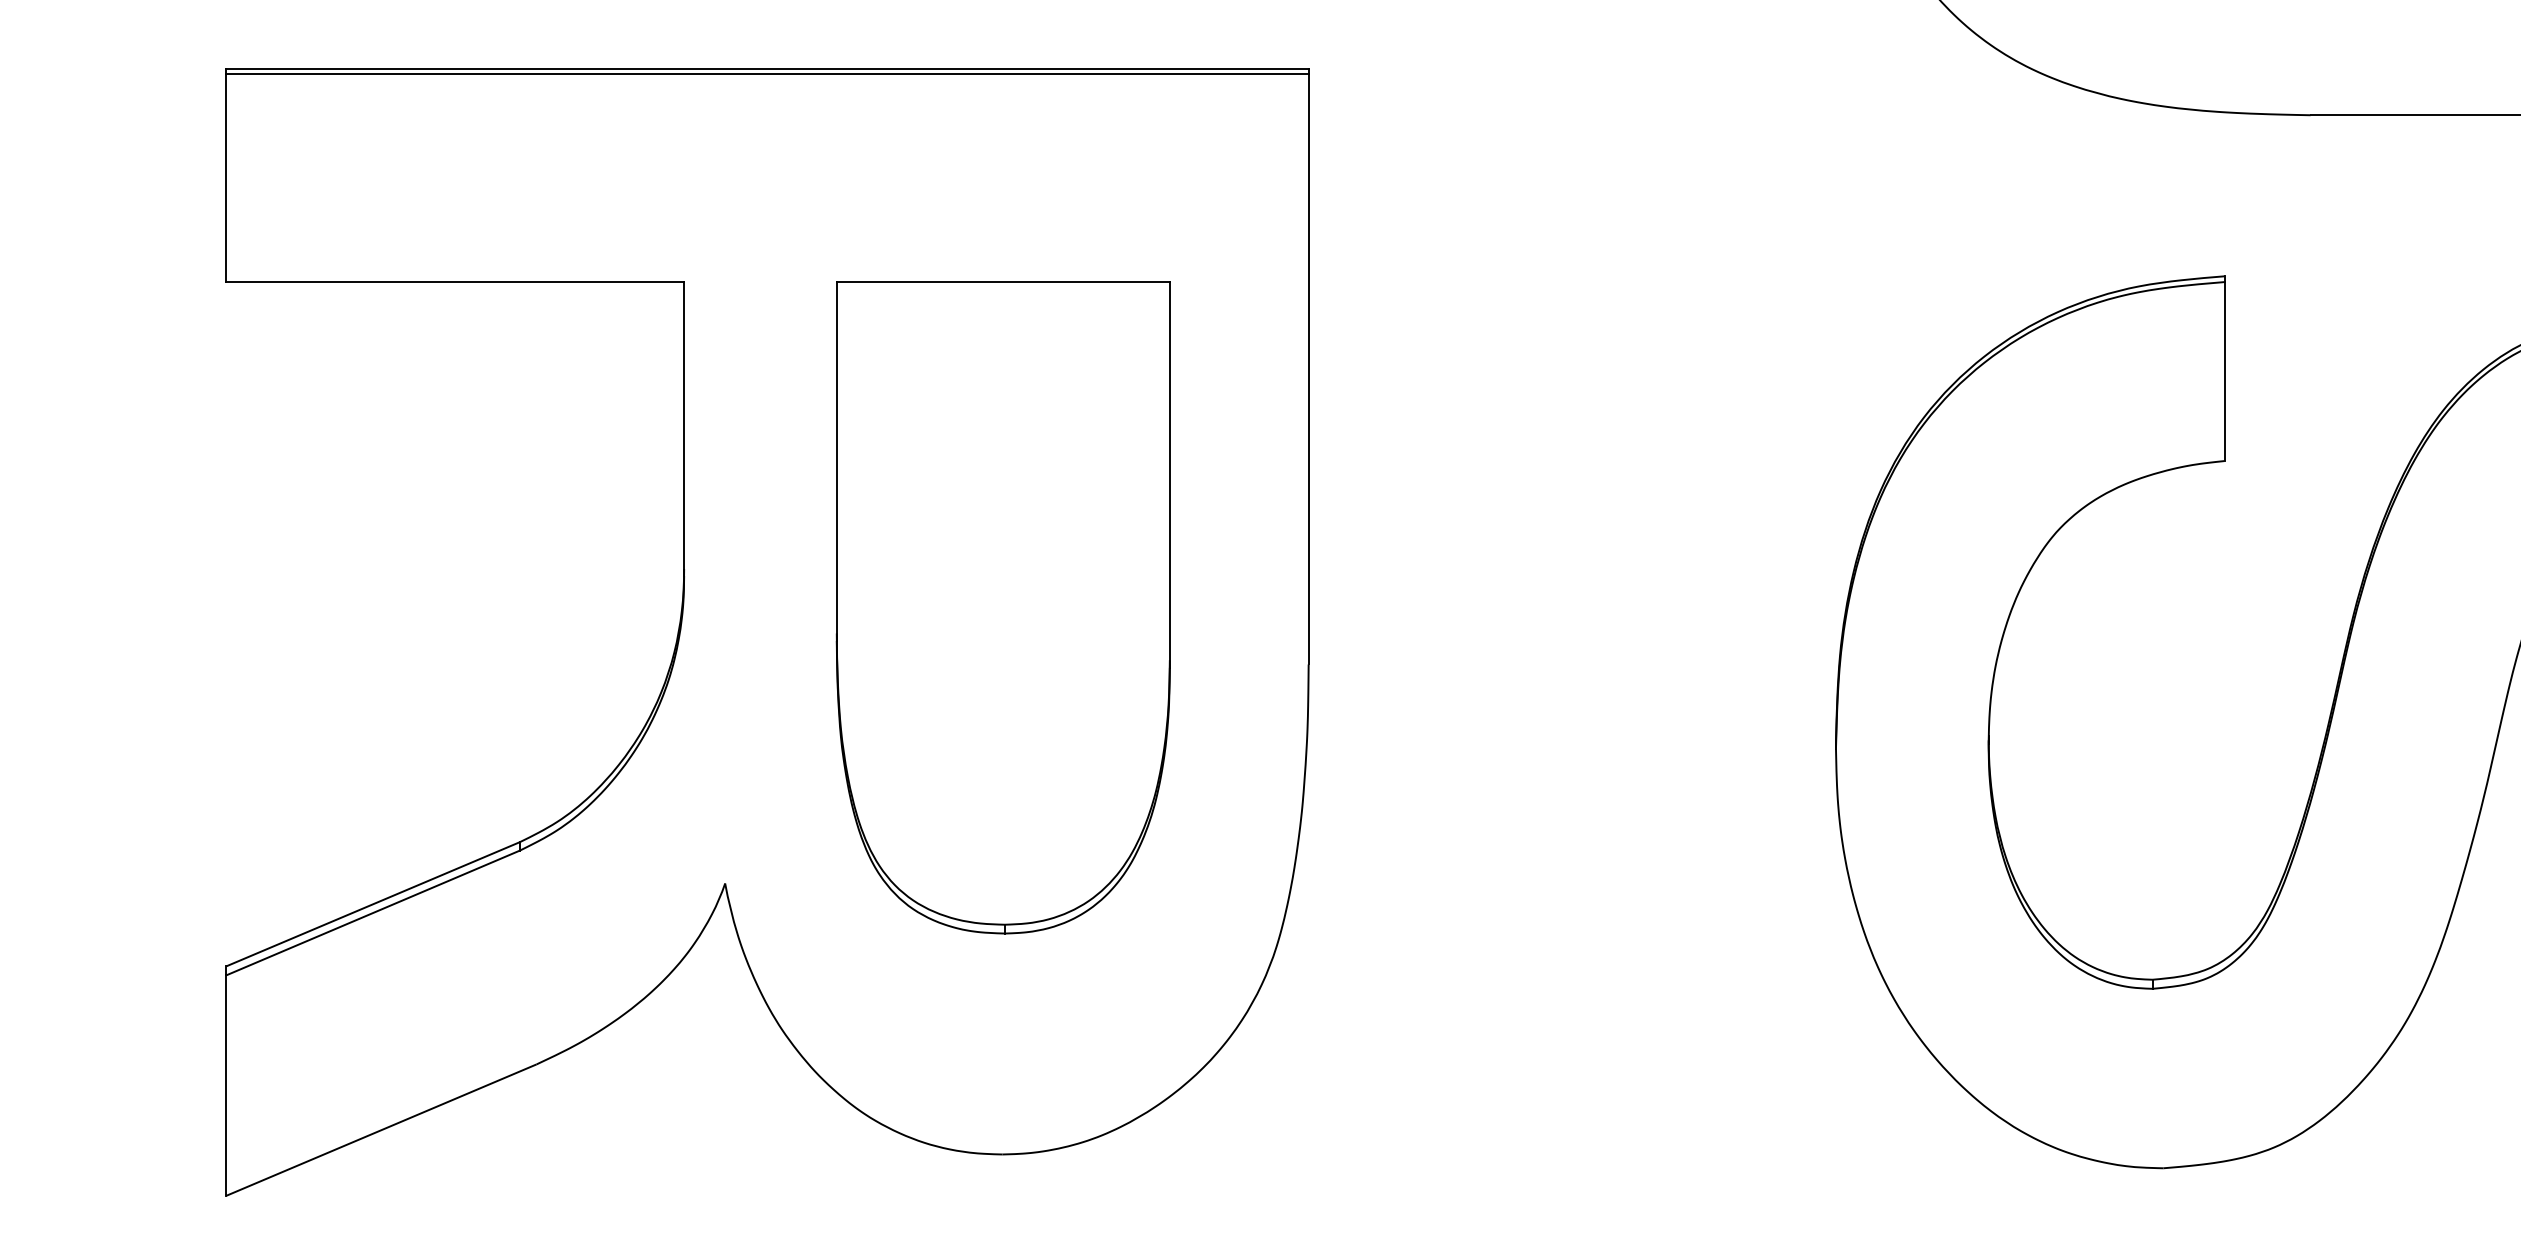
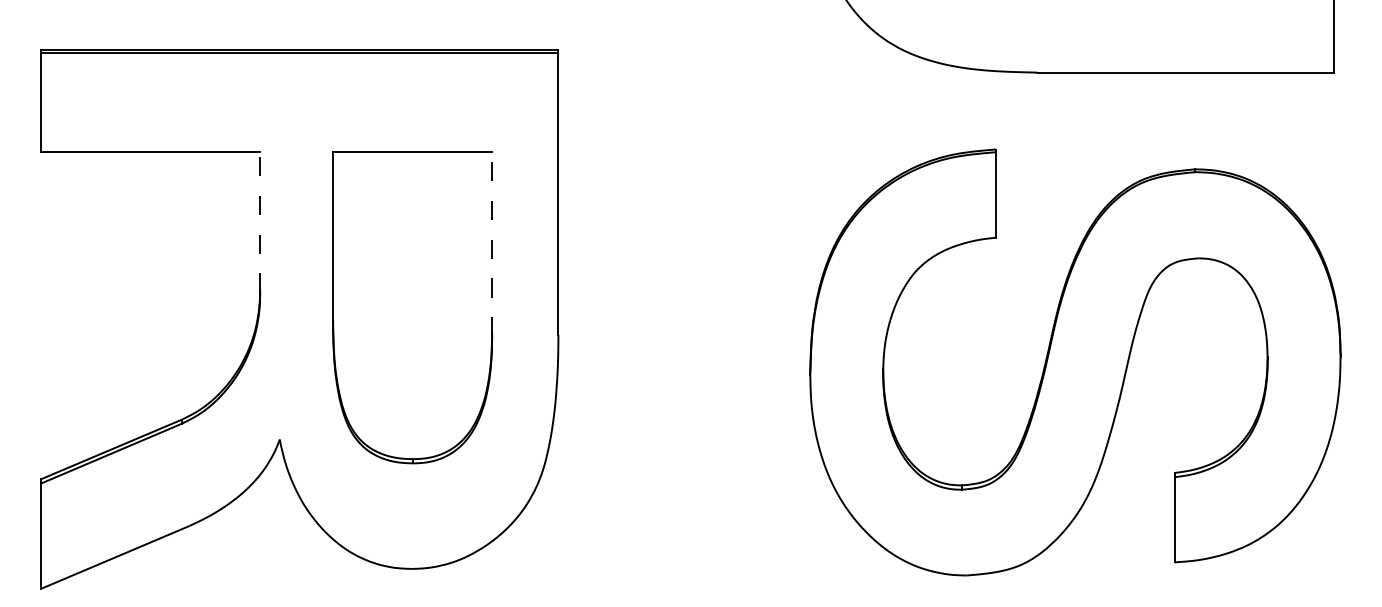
line: (684, 427) -> (260, 221), solid -> dashed
line: (1170, 473) -> (492, 243), solid -> dashed

